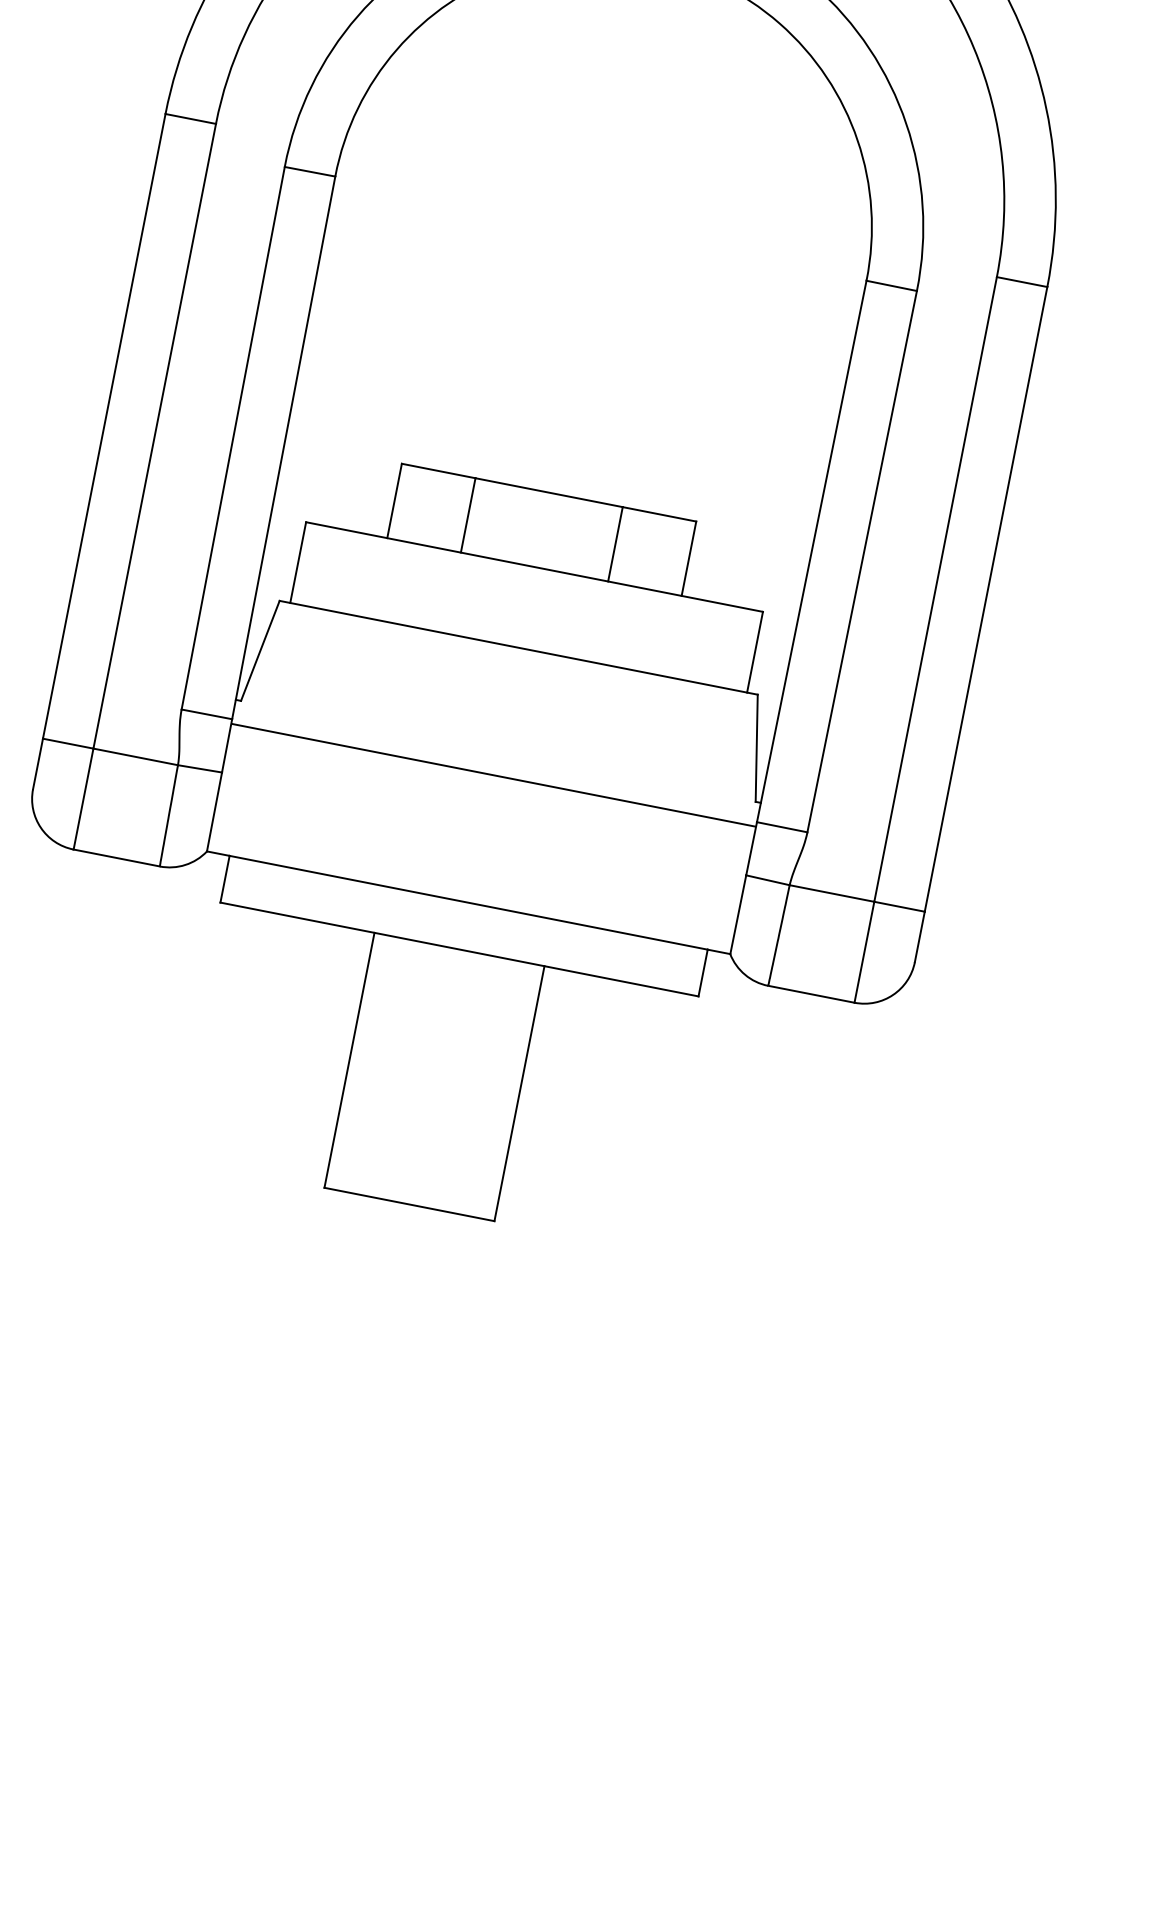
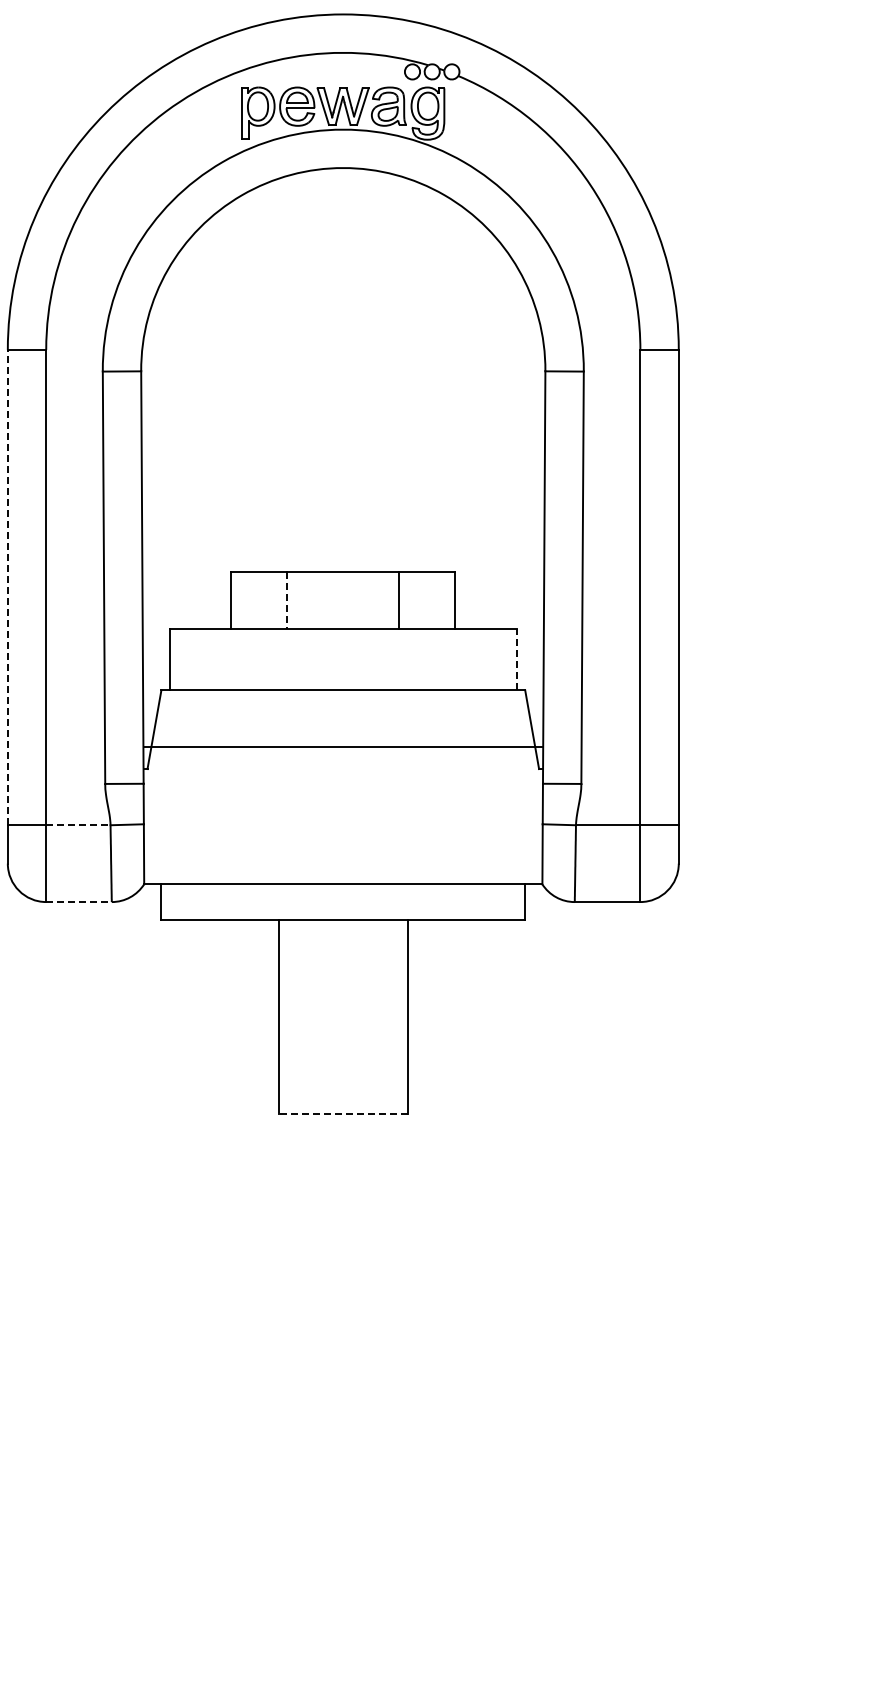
line: (103, 426) -> (7, 587), solid -> dashed
line: (468, 516) -> (287, 601), solid -> dashed
line: (755, 652) -> (517, 659), solid -> dashed
line: (135, 757) -> (78, 825), solid -> dashed
line: (493, 775) -> (343, 747), moved
line: (117, 858) -> (79, 902), solid -> dashed
line: (409, 1204) -> (343, 1113), solid -> dashed

